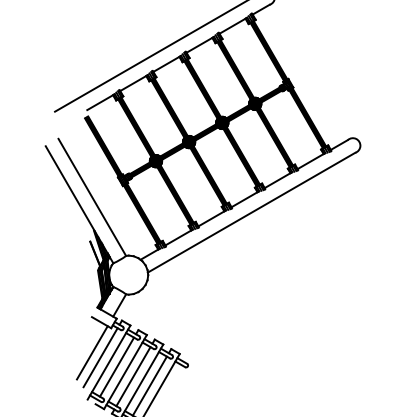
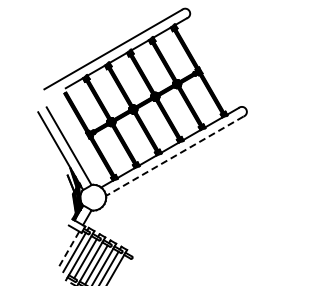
line: (251, 212) -> (174, 156), solid -> dashed
line: (91, 353) -> (68, 249), solid -> dashed

